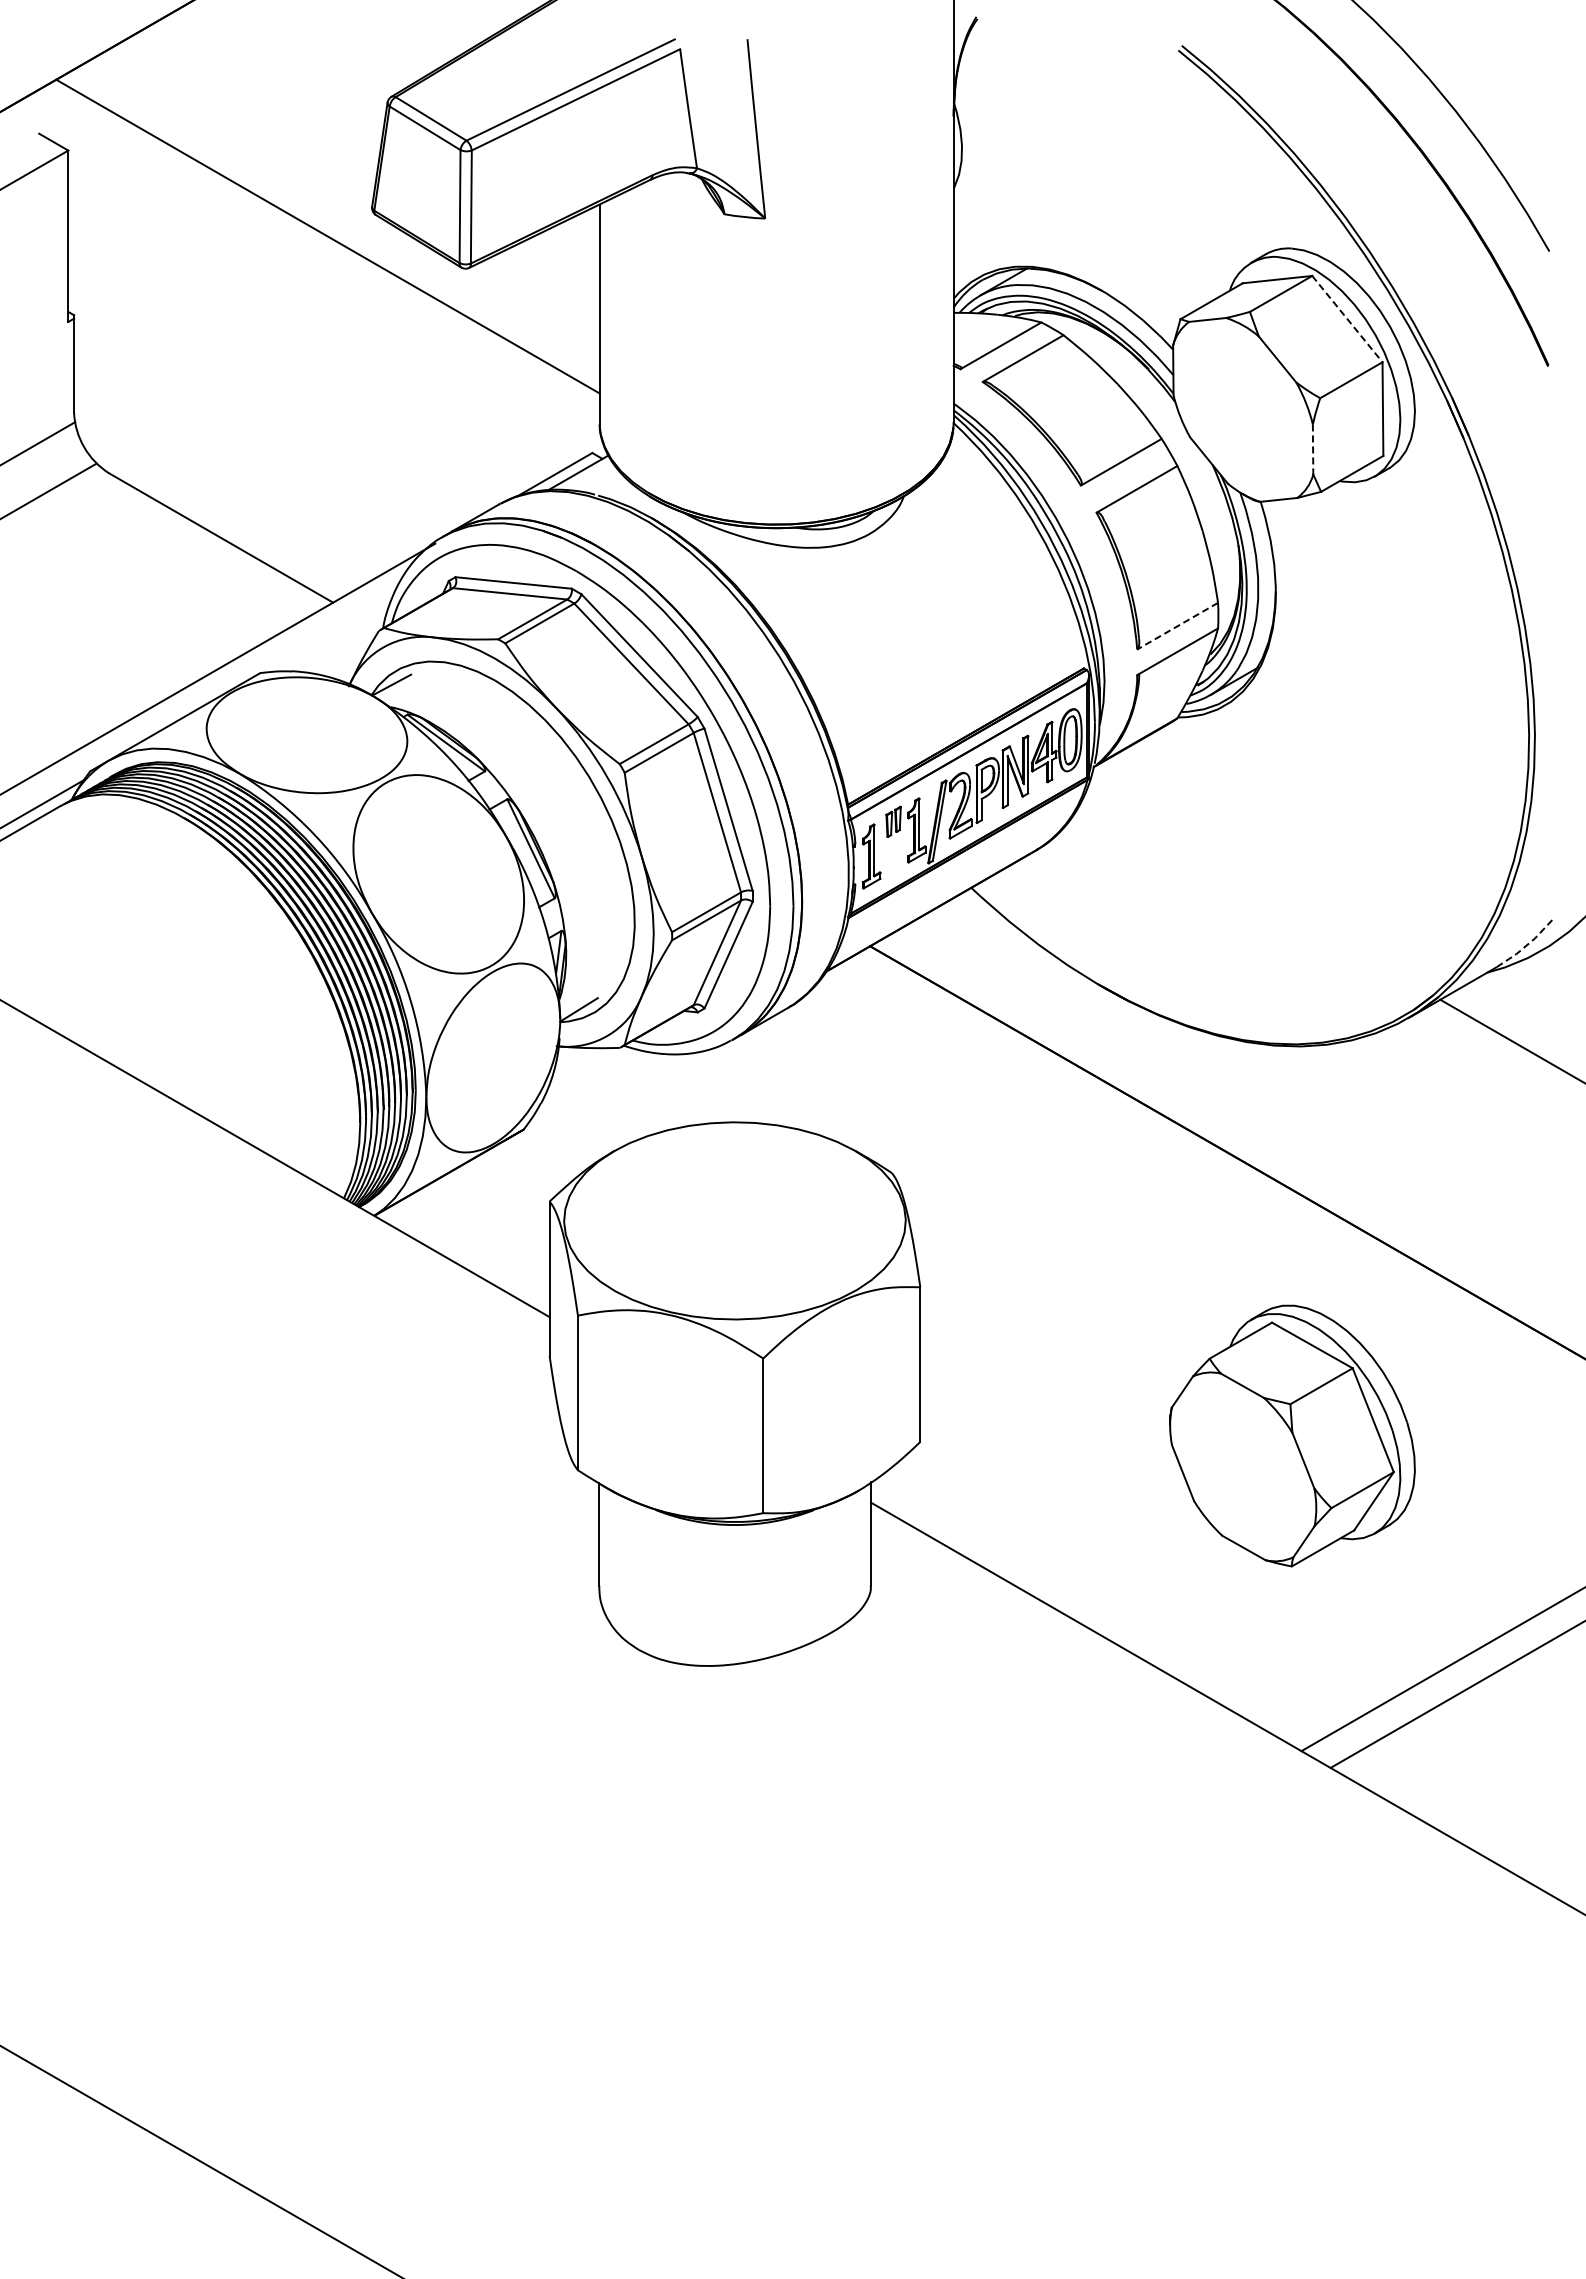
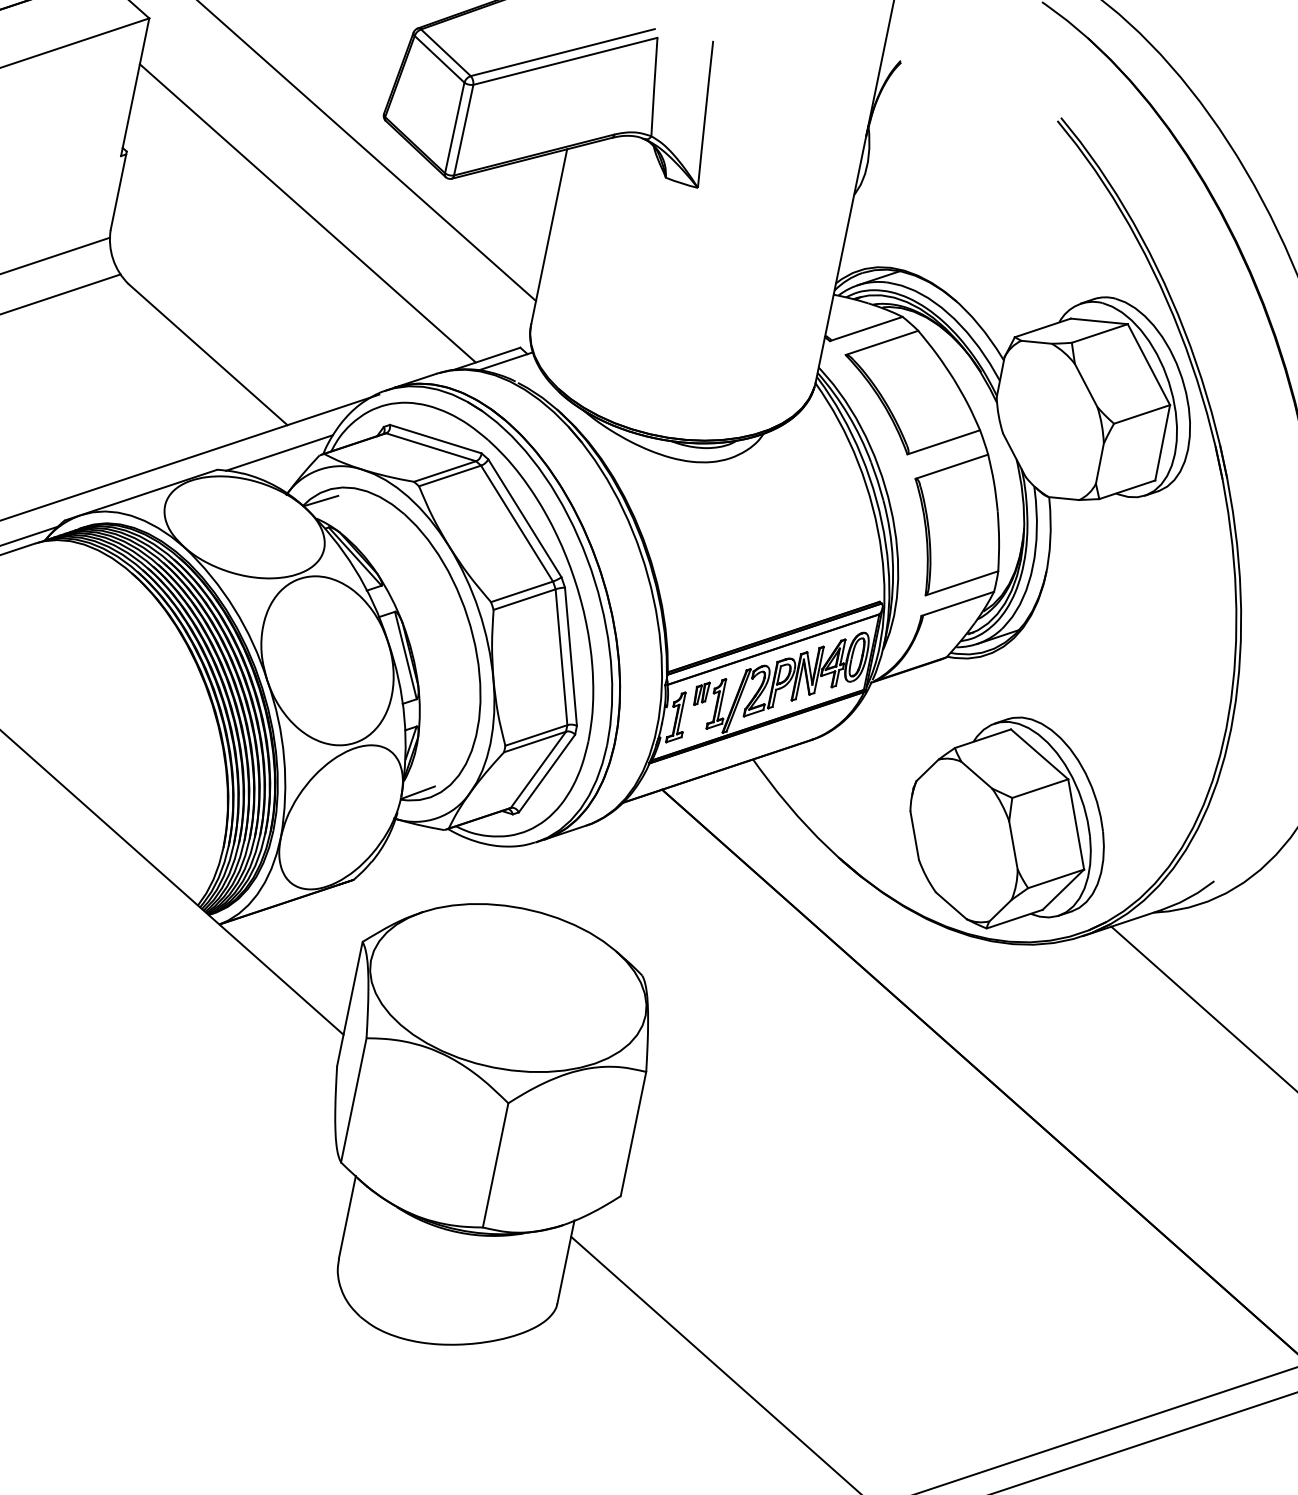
line: (1347, 319) -> (1148, 364), dashed -> solid
line: (305, 344) -> (307, 213), added
line: (1313, 449) -> (1100, 463), dashed -> solid
line: (1177, 626) -> (961, 583), dashed -> solid
line: (329, 637) -> (278, 452), added
line: (1525, 946) -> (1188, 897), dashed -> solid
part: (1292, 1435) -> (1008, 823), moved

